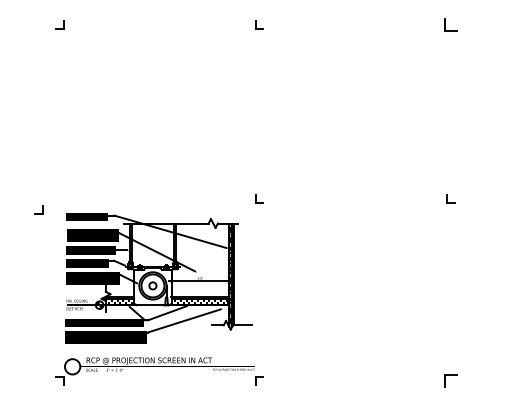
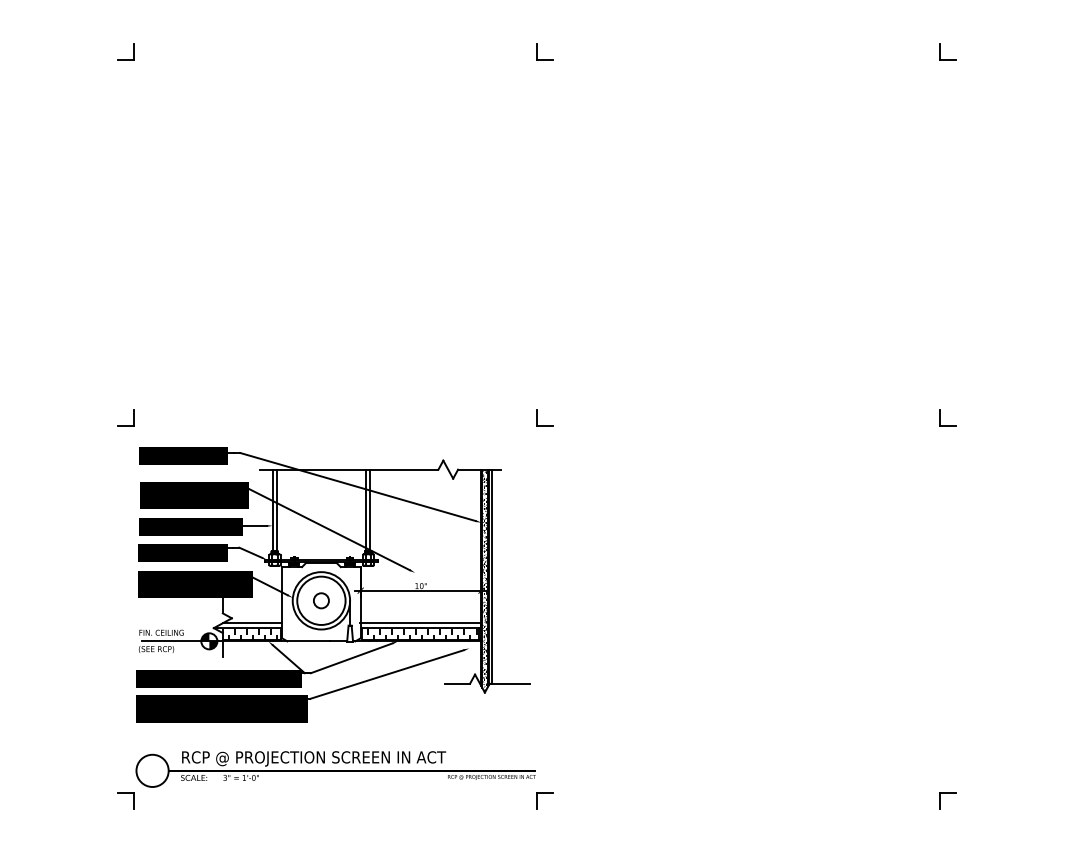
part: (450, 24) -> (946, 51), size x0.62
part: (38, 209) -> (124, 417), moved
part: (450, 380) -> (946, 799), size x0.62

